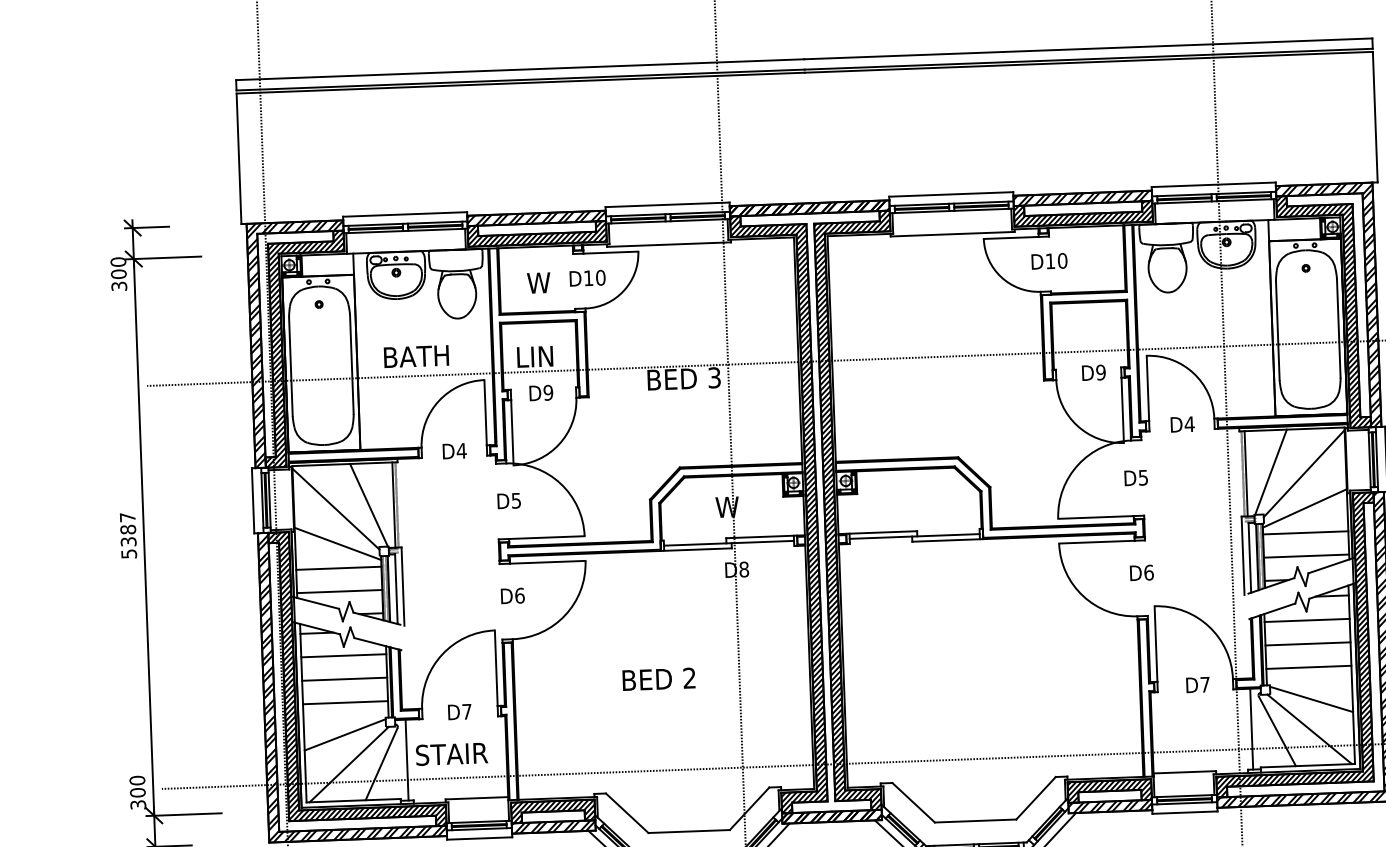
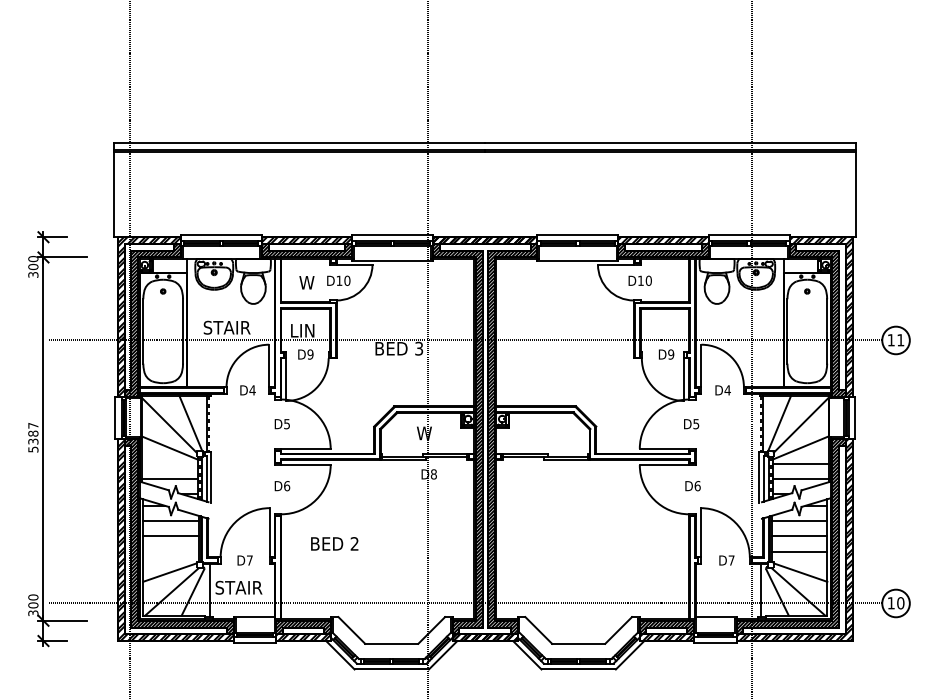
text: (418, 356) -> (226, 327), BATH -> STAIR
line: (338, 567) -> (169, 463), removed
text: (658, 678) -> (334, 543), moved
line: (344, 702) -> (170, 551), removed

